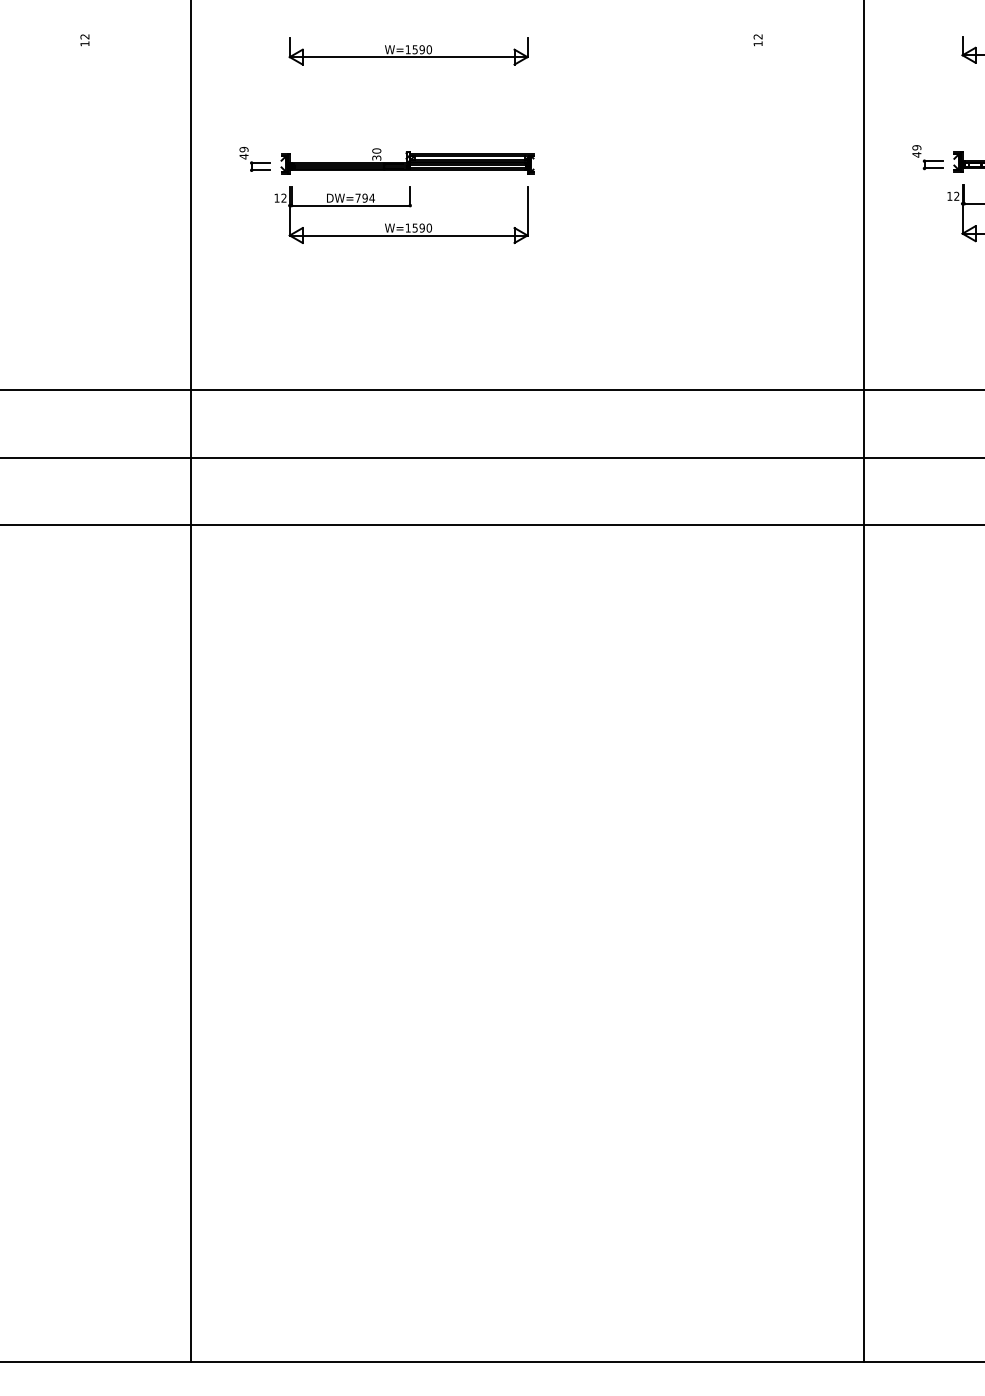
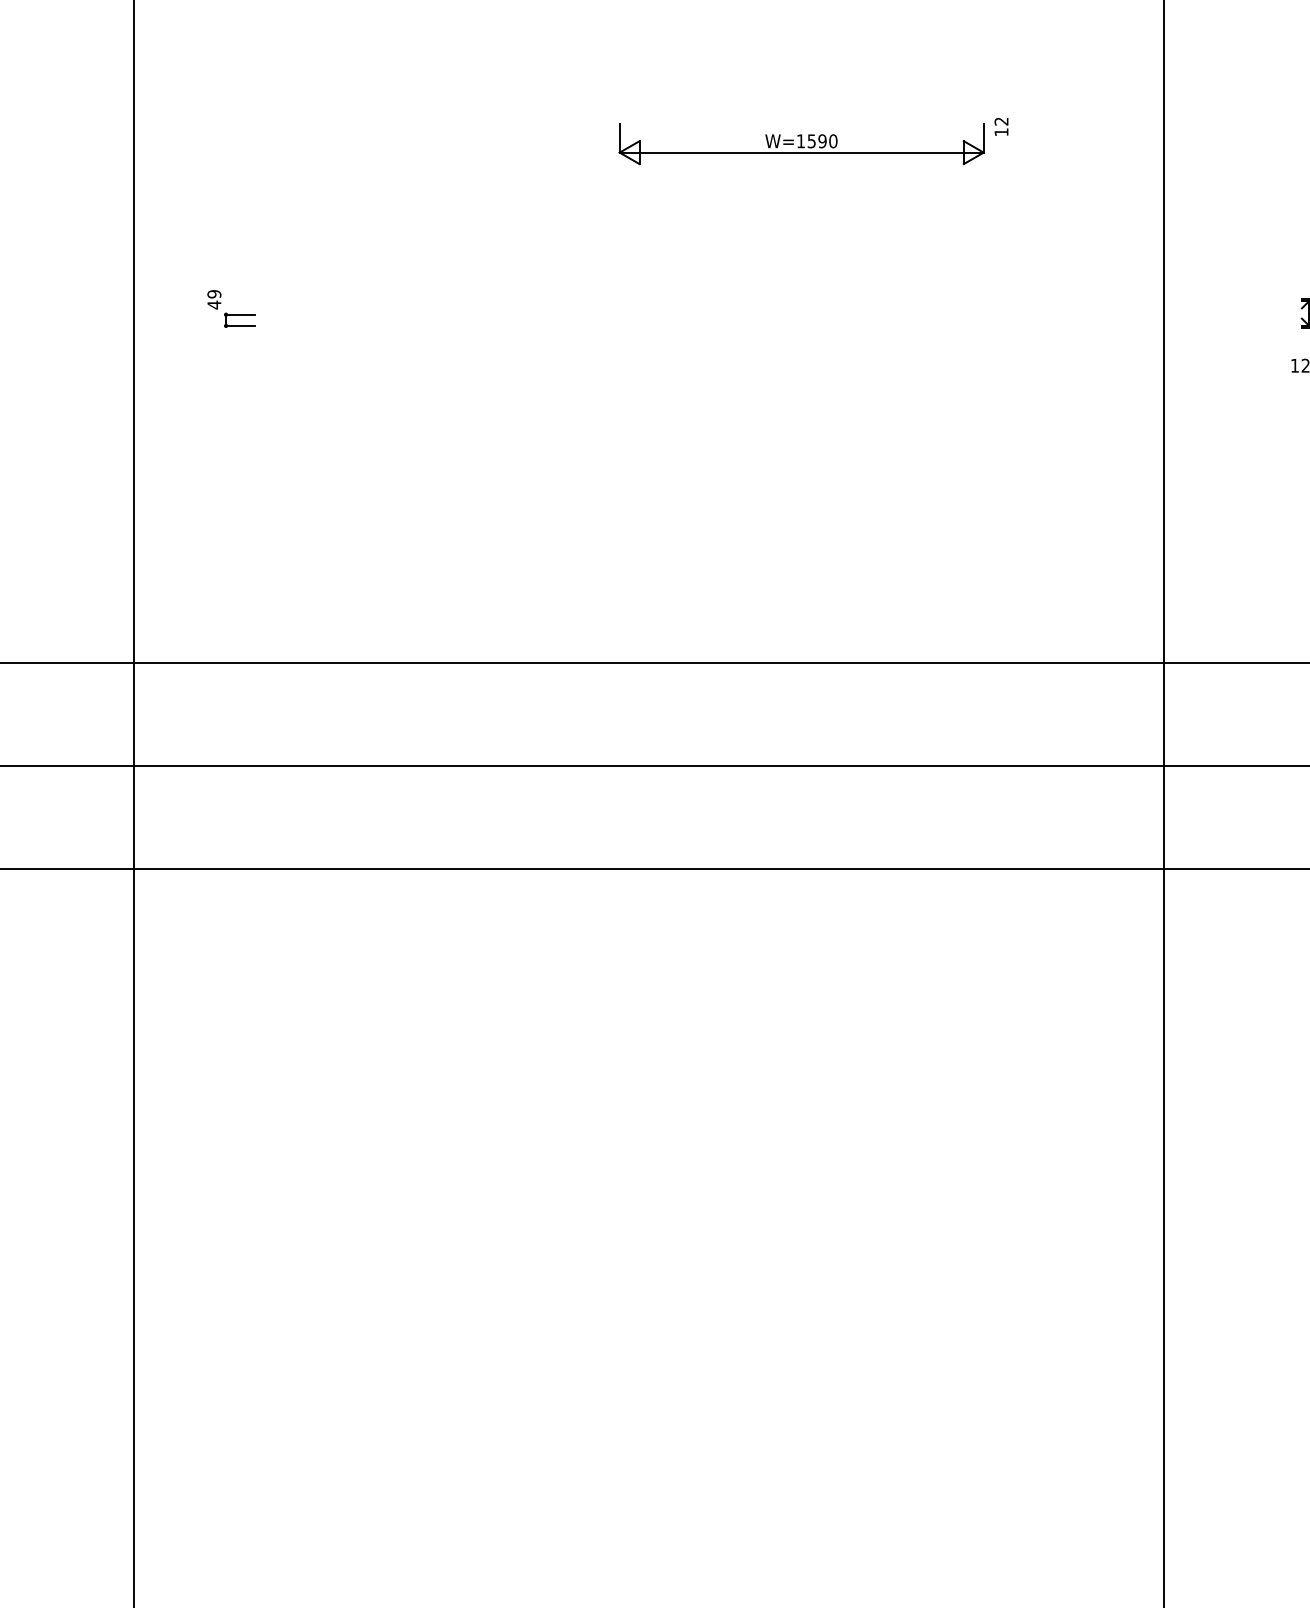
part: (408, 51) -> (801, 143), moved
part: (927, 157) -> (1260, 306), removed
part: (407, 161) -> (464, 312), removed
part: (401, 206) -> (455, 381), removed

